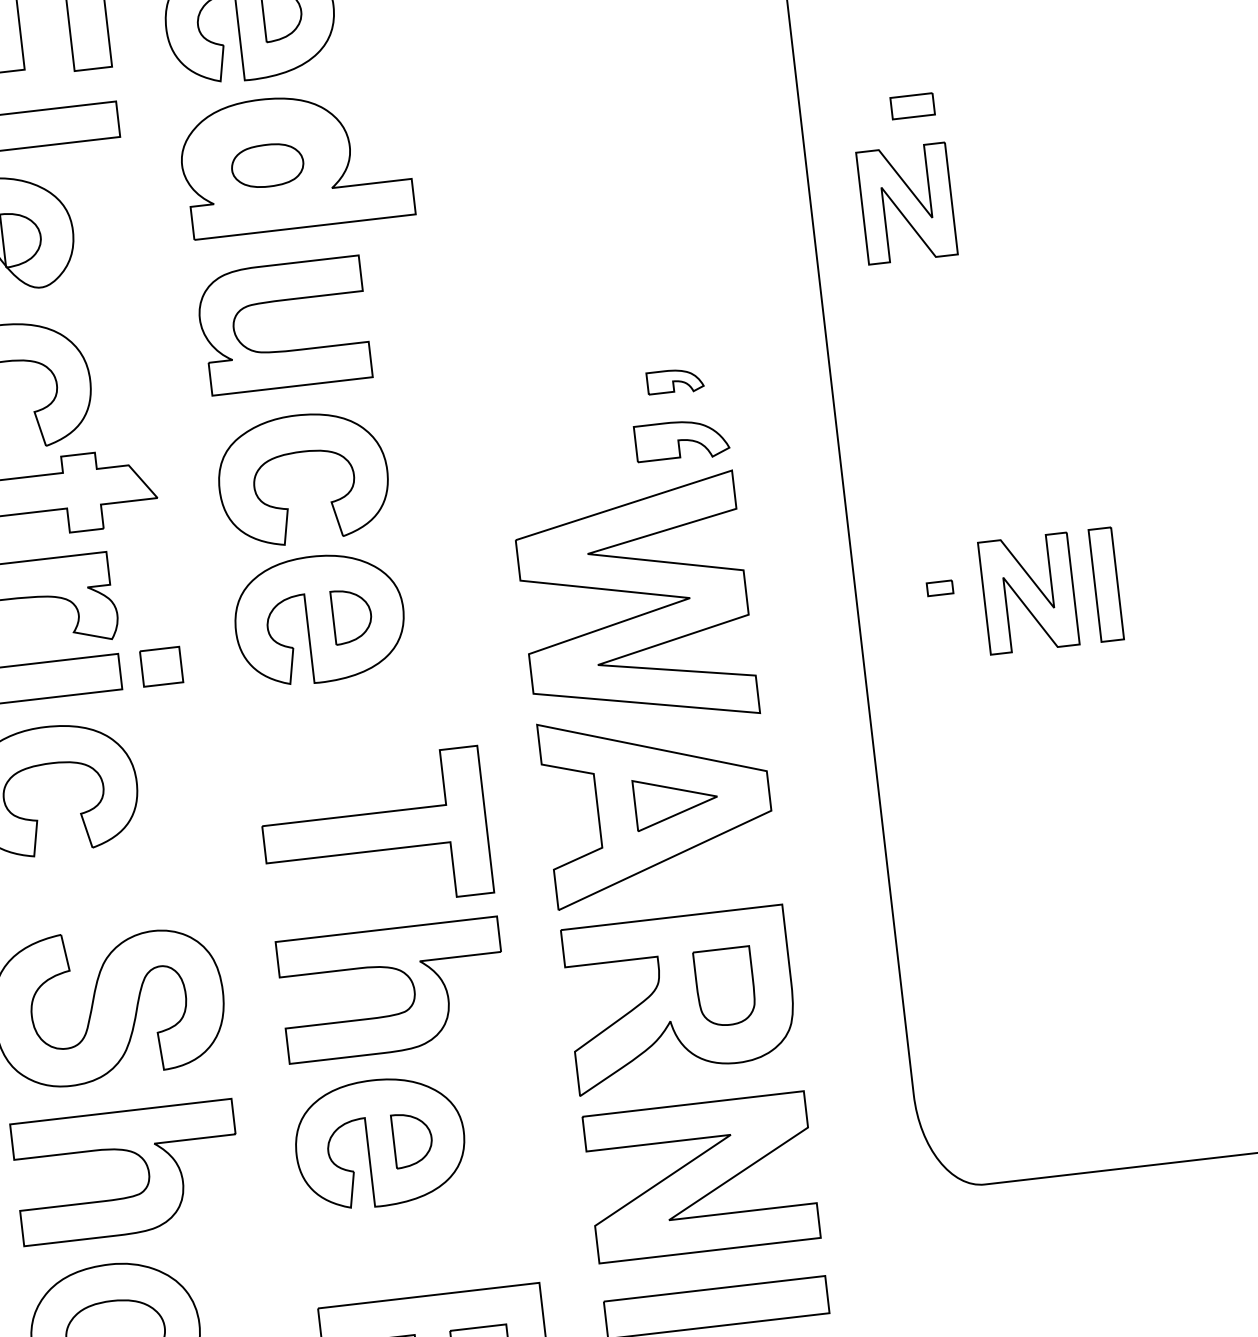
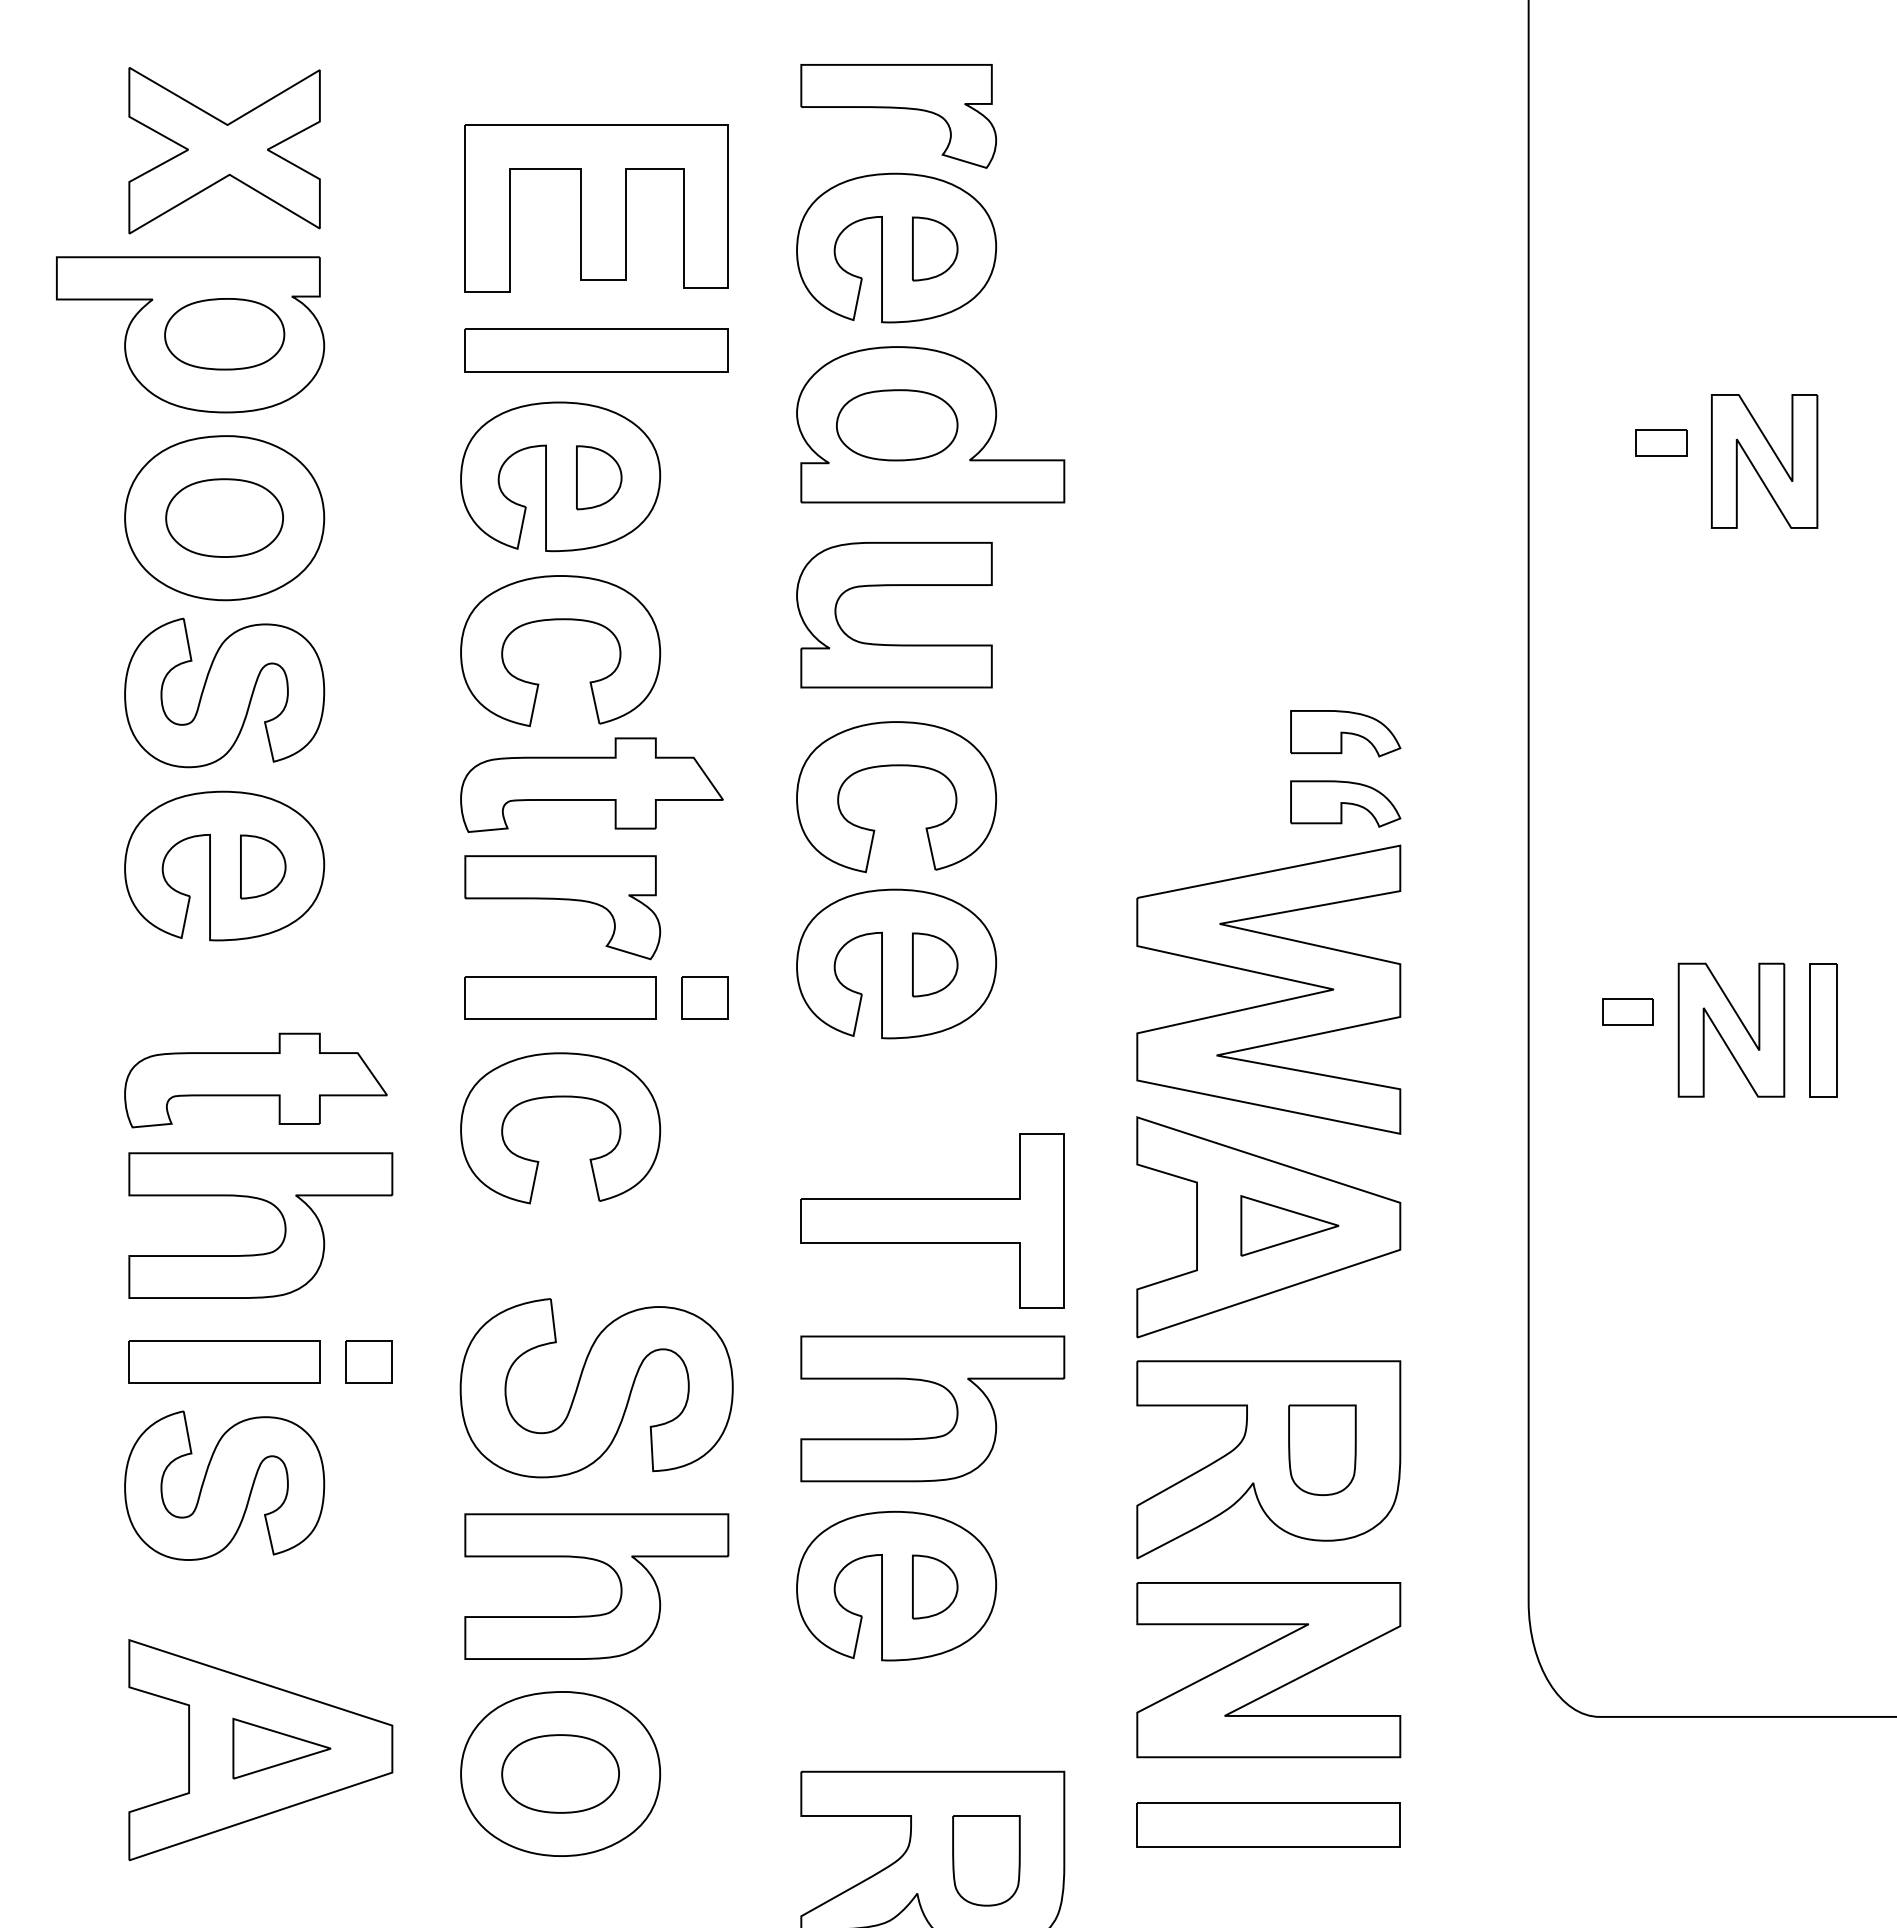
part: (267, 165) -> (897, 425), size x1.43
part: (906, 203) -> (1764, 461), moved
part: (675, 381) -> (1345, 733), size x1.67
part: (939, 587) -> (1627, 1011), size x1.67

